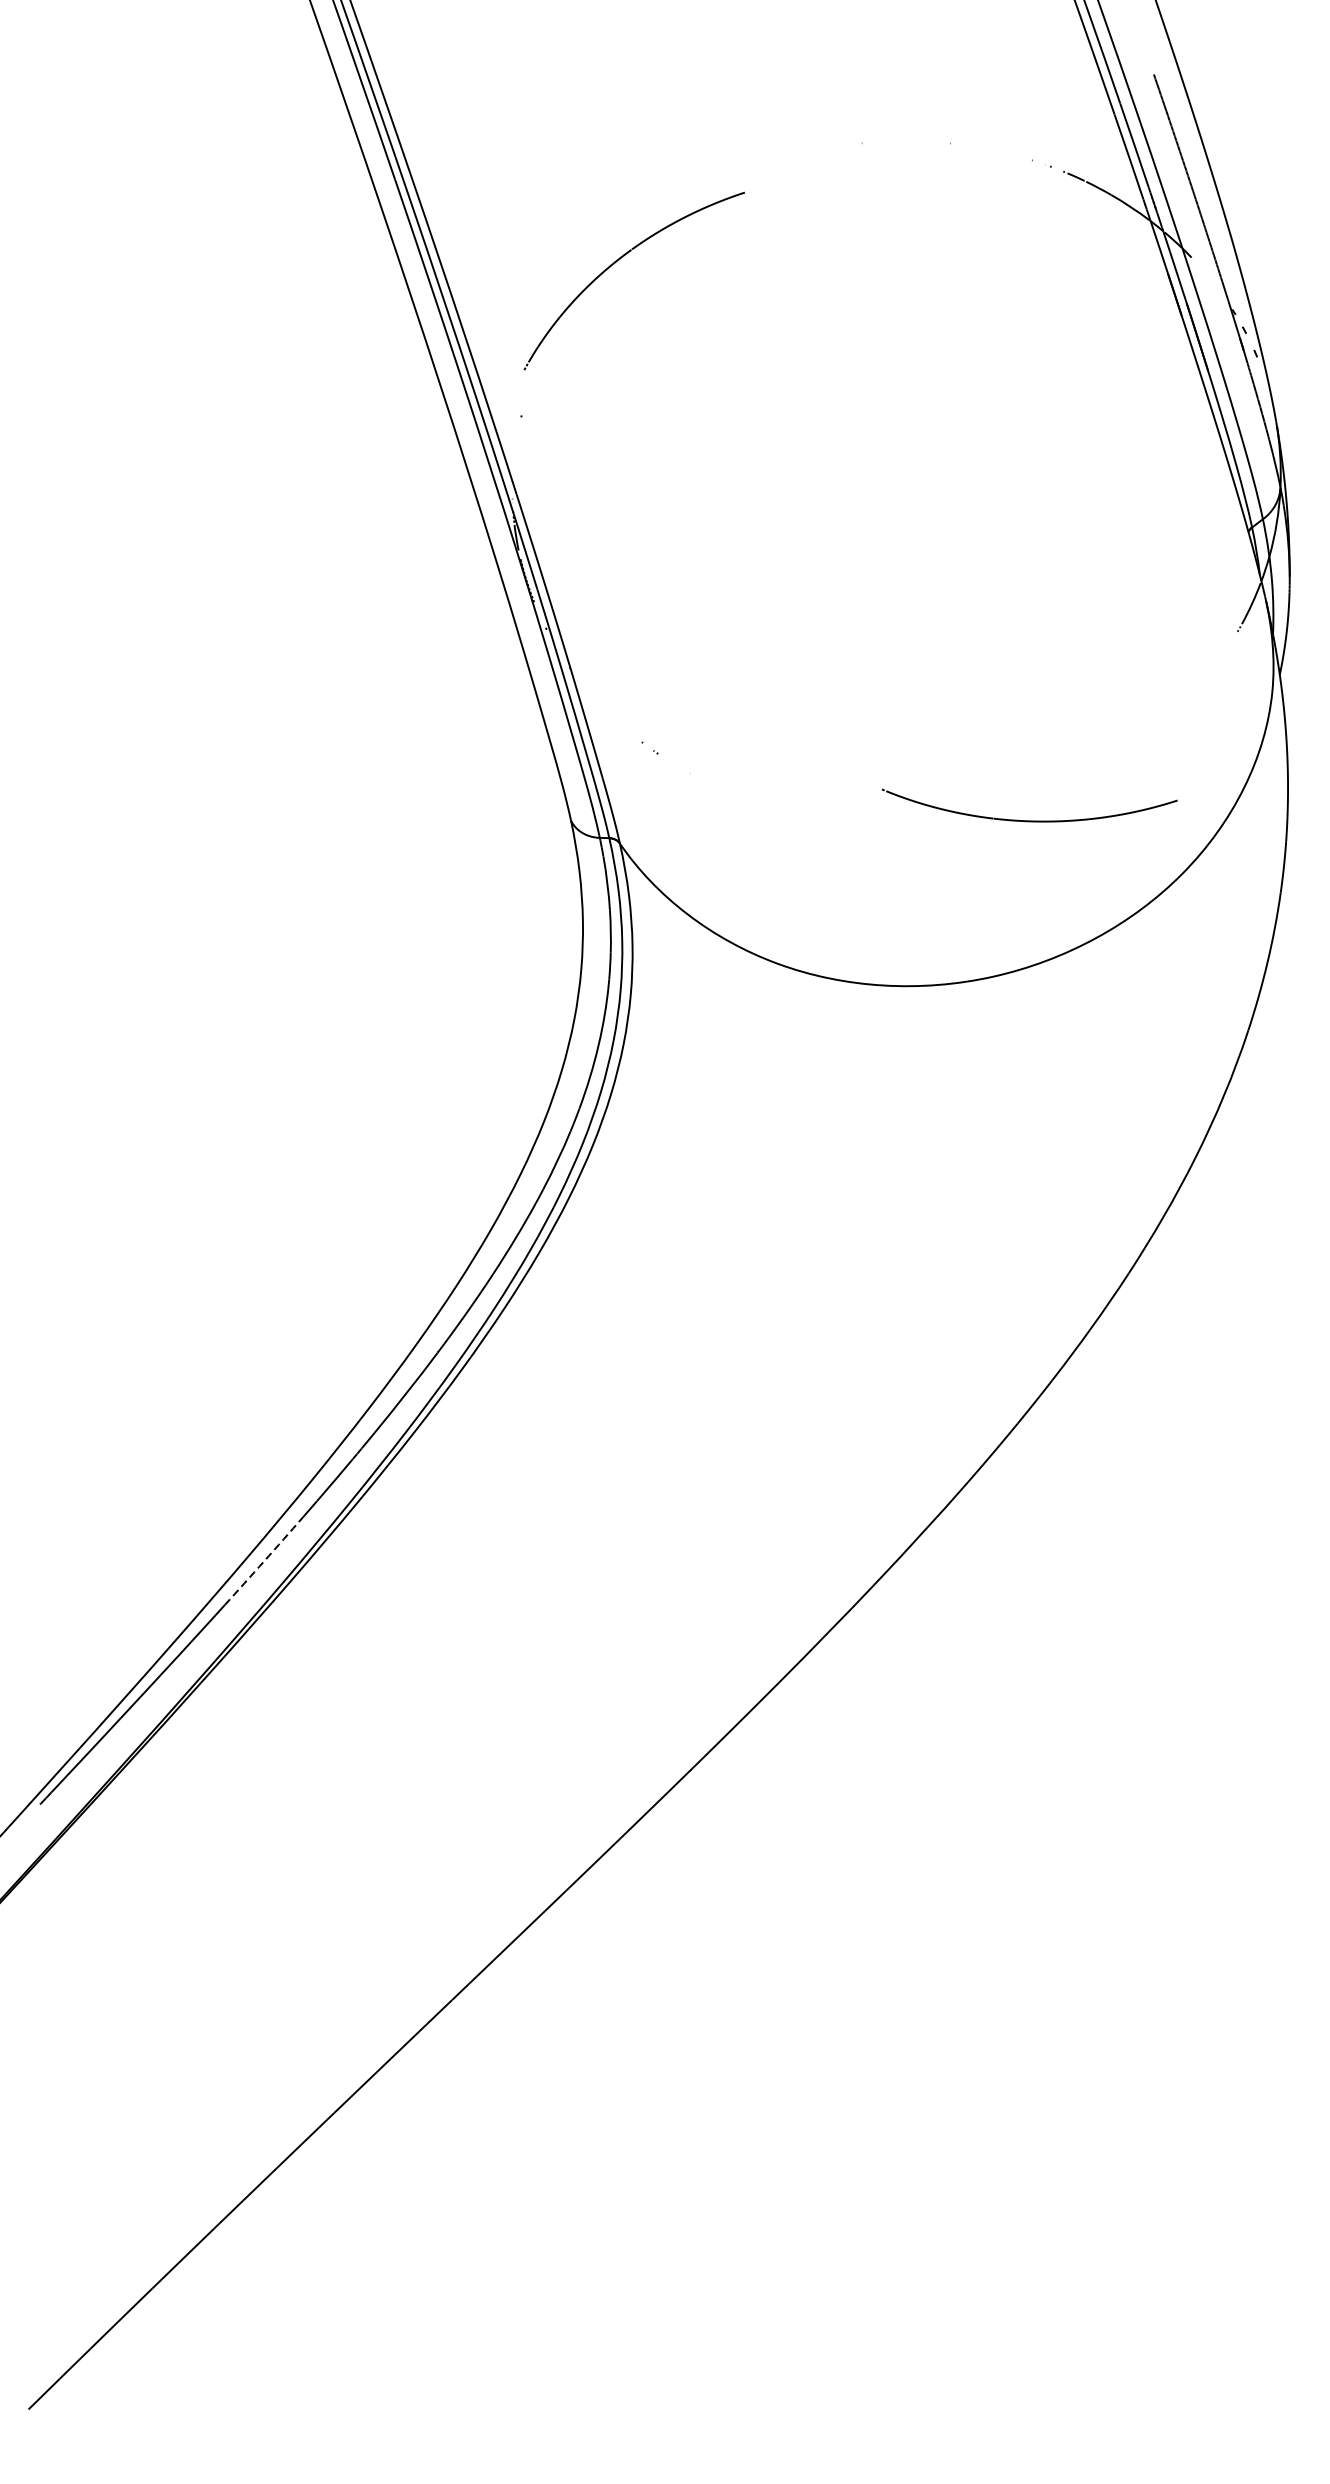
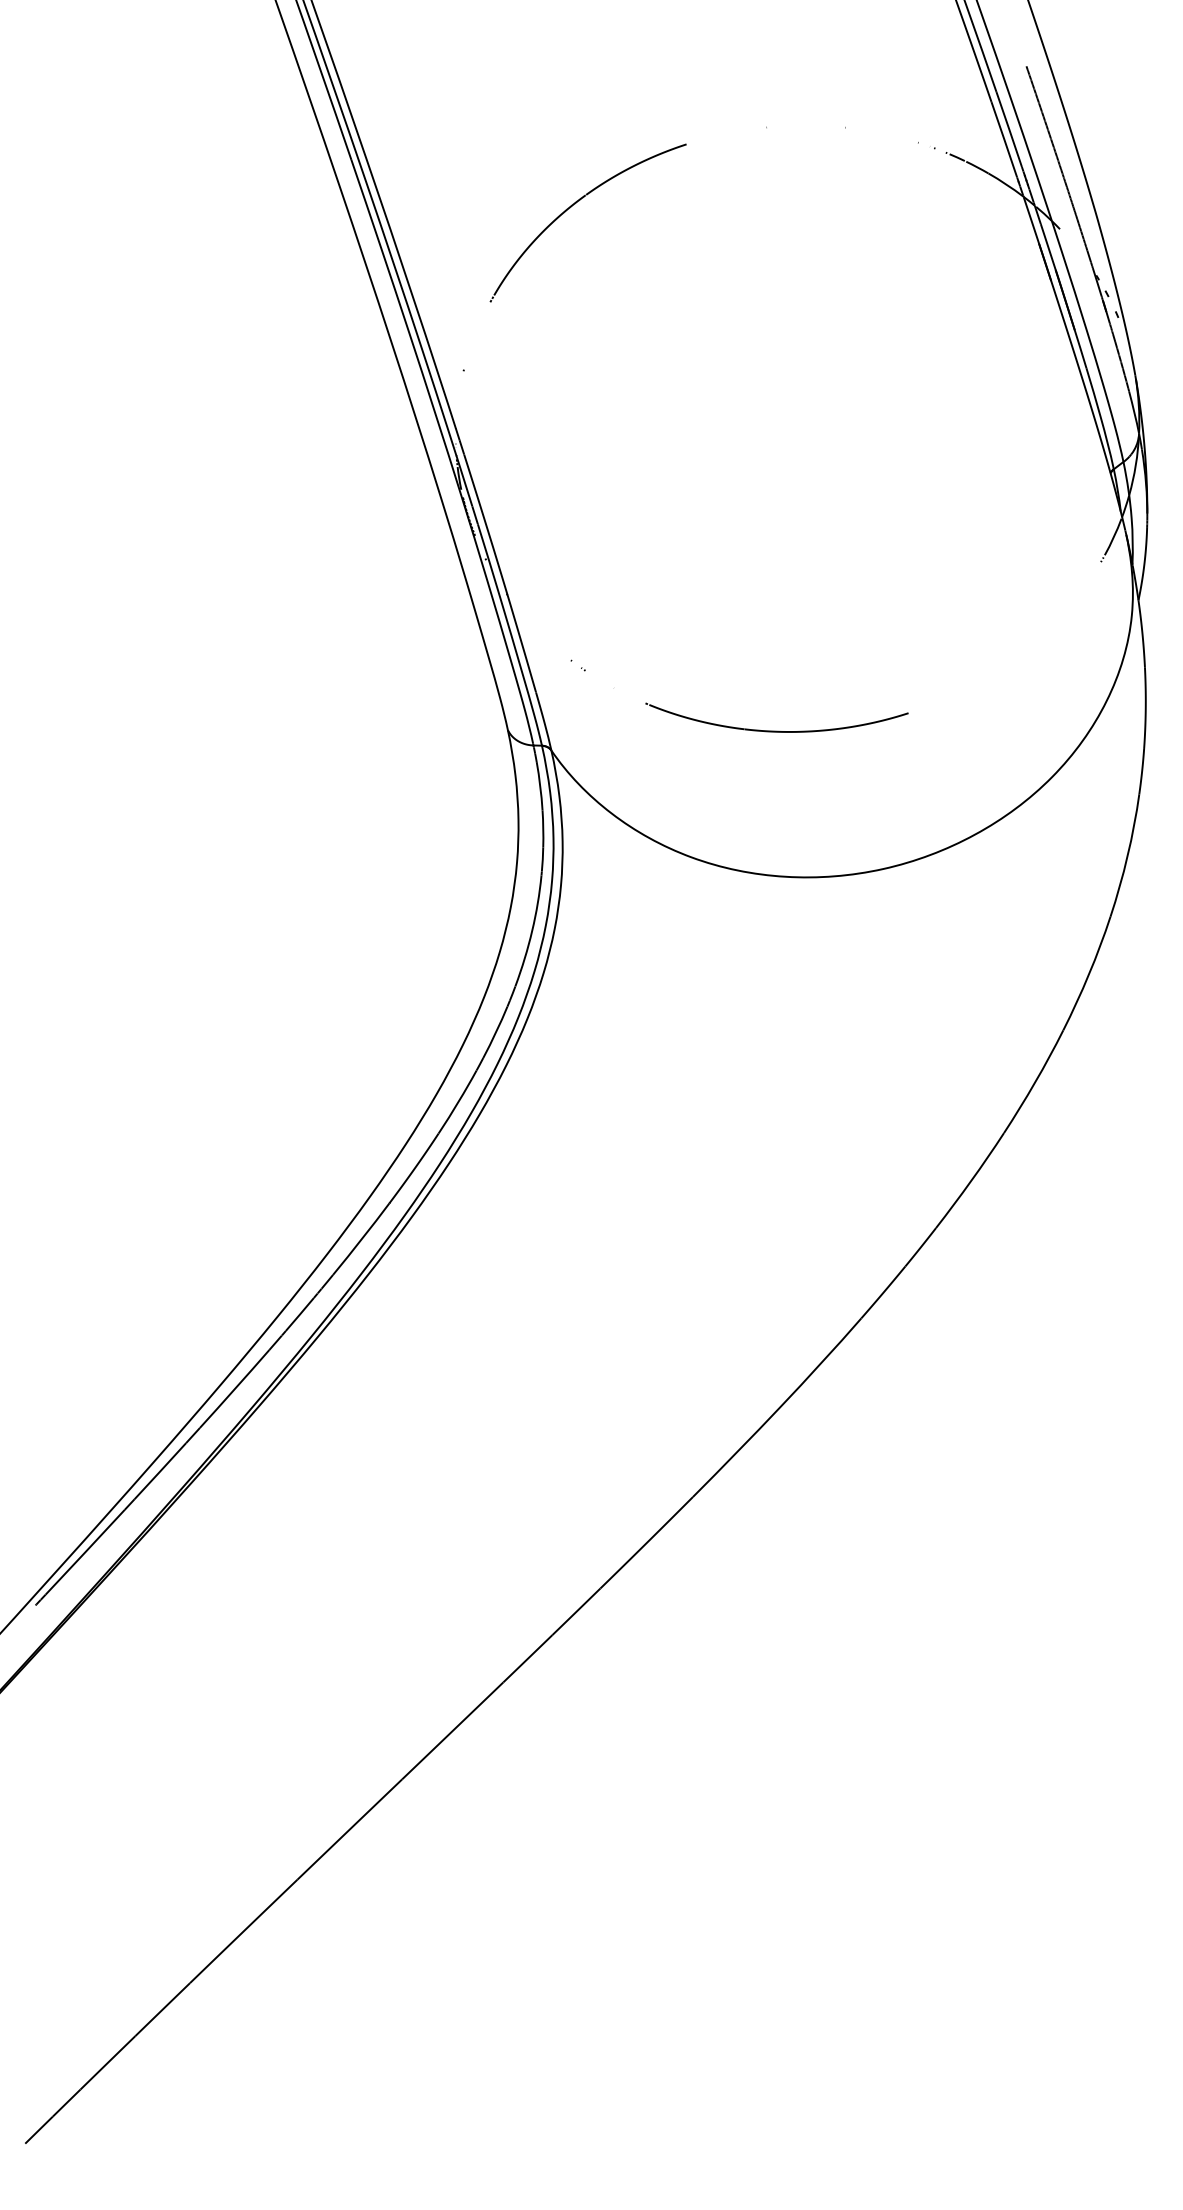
part: (620, 260) -> (575, 204), moved
part: (1029, 819) -> (776, 730), moved
arc: (263, 1561) -> (234, 1389), dashed -> solid

